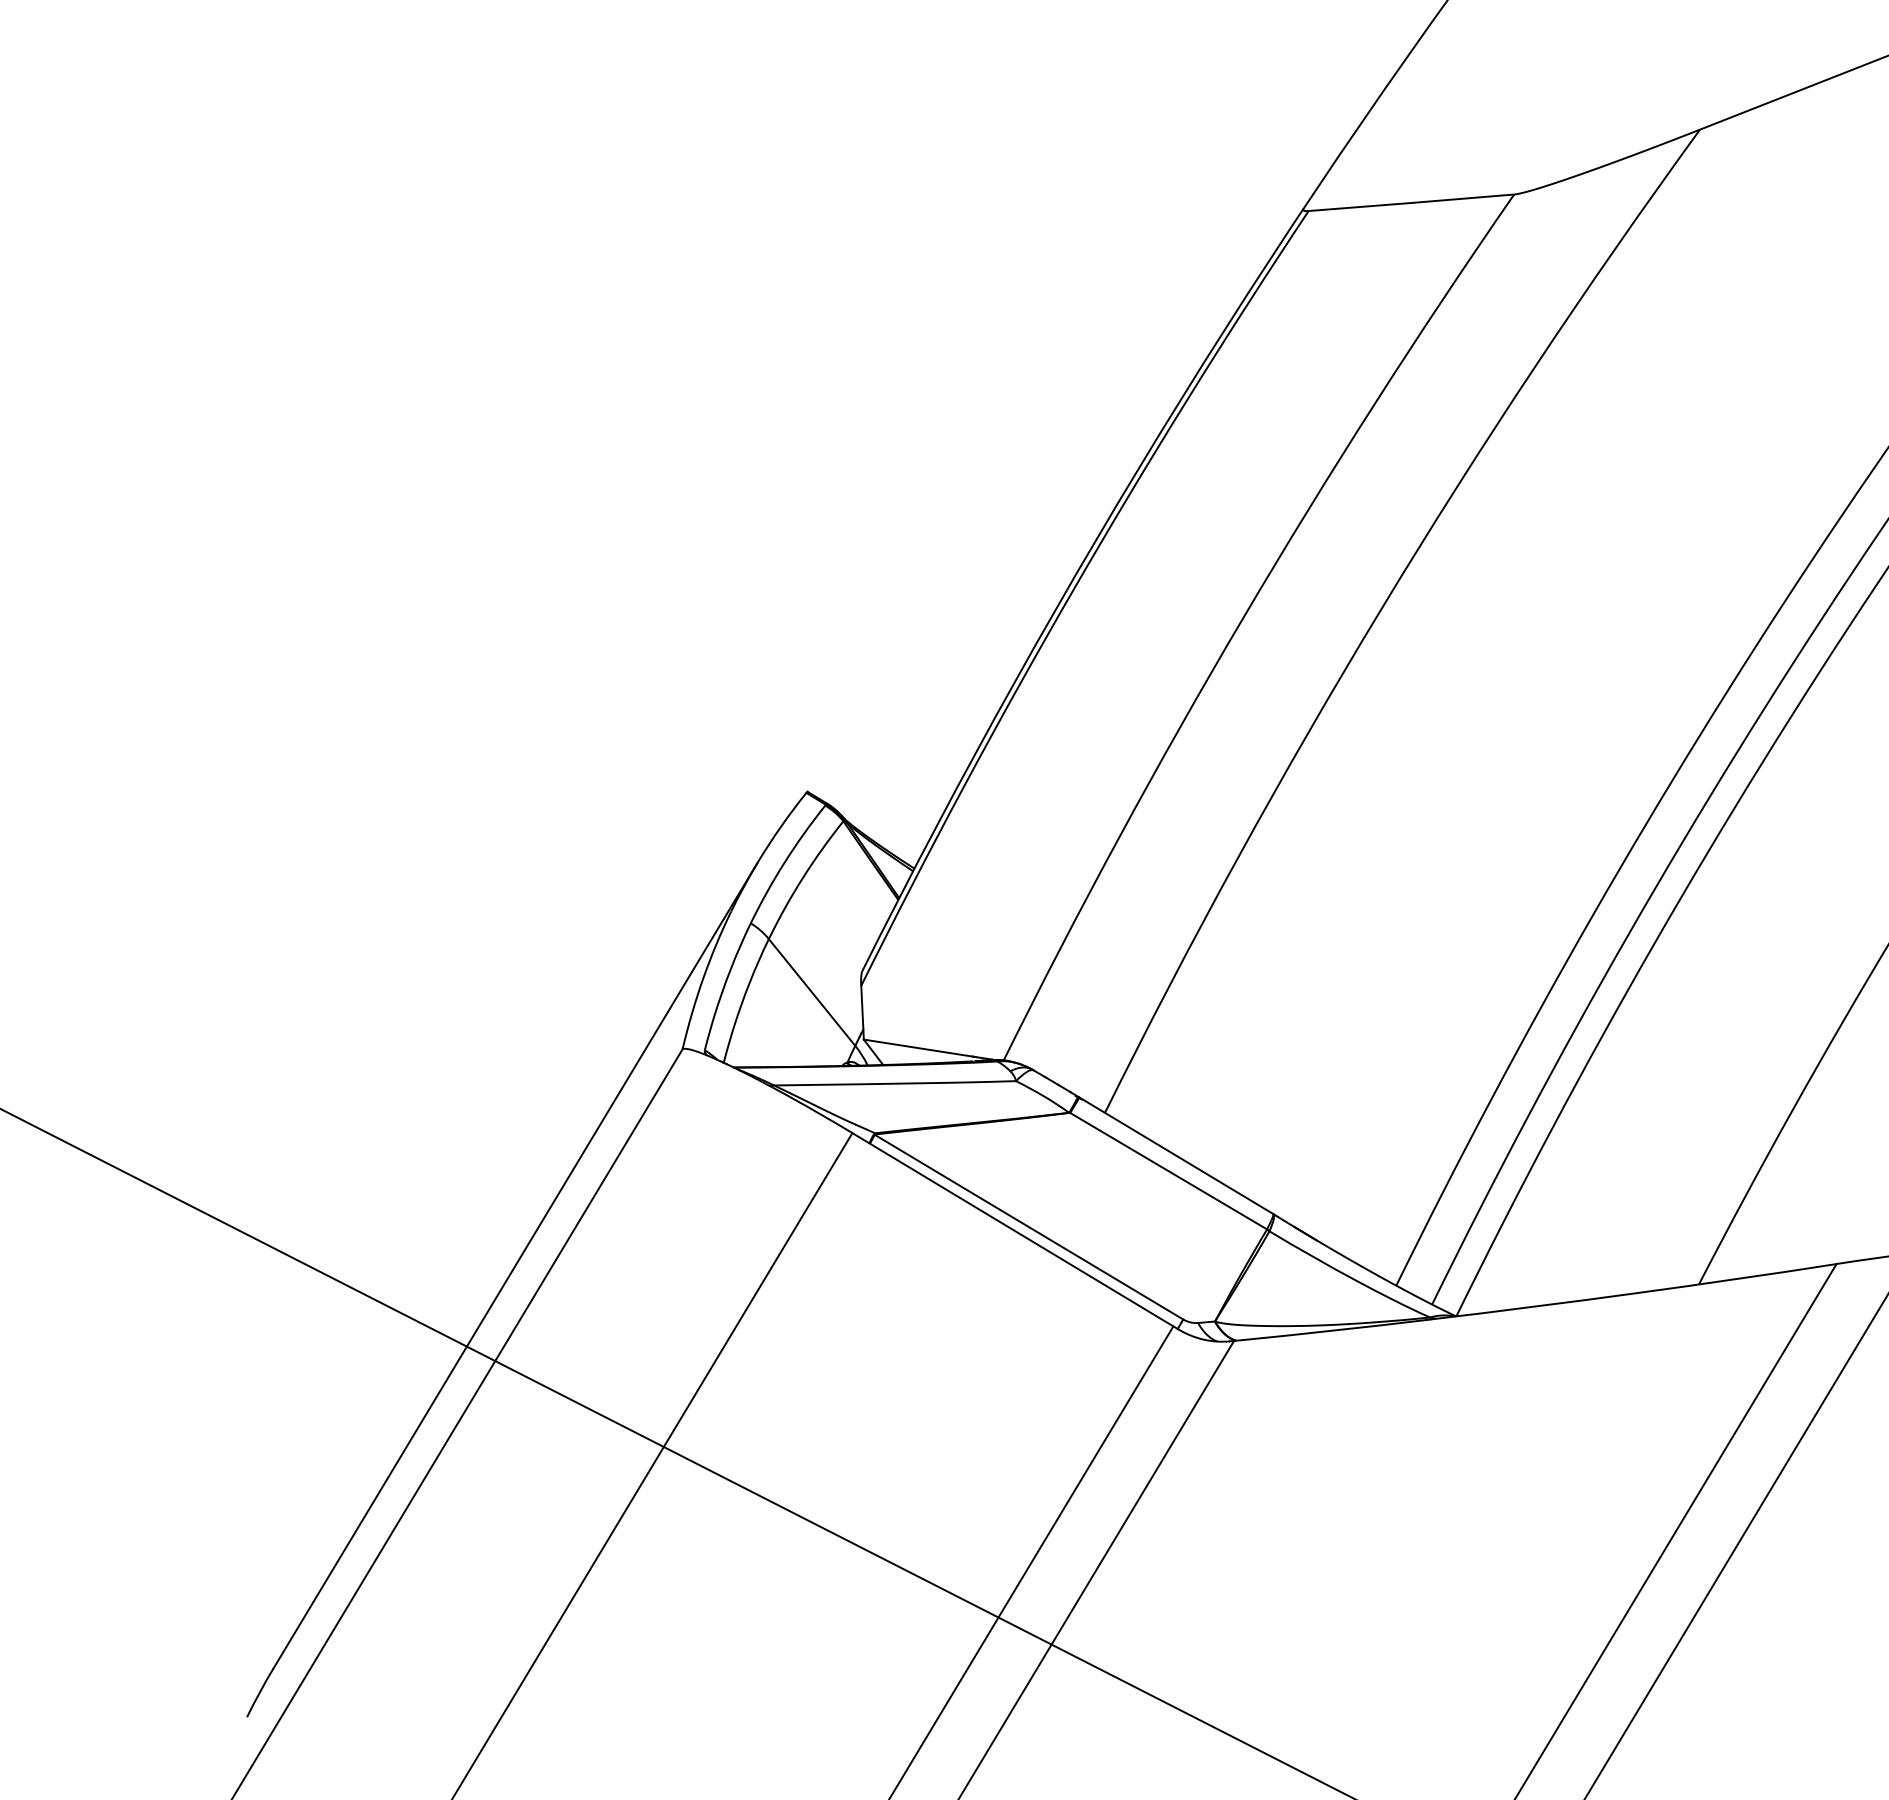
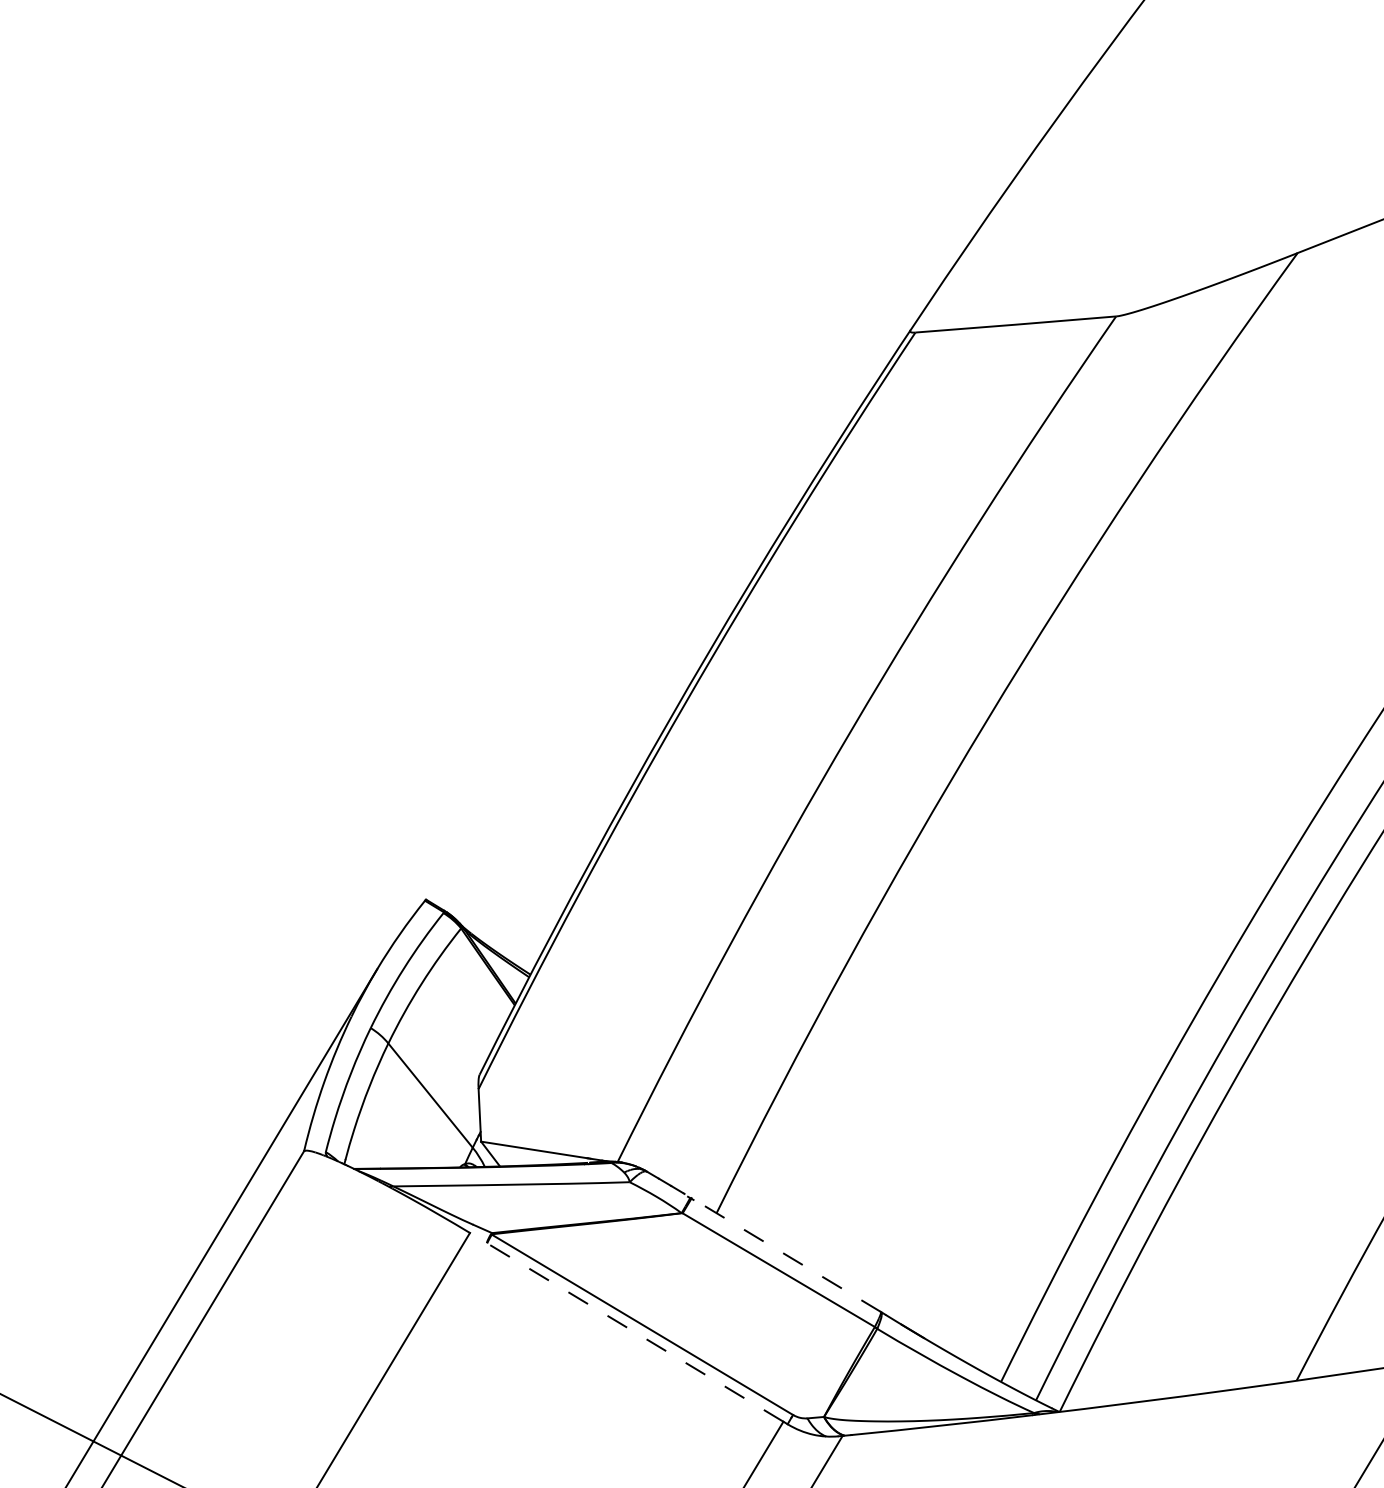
line: (1171, 1152) -> (781, 1251), solid -> dashed
line: (1012, 1229) -> (626, 1327), solid -> dashed

